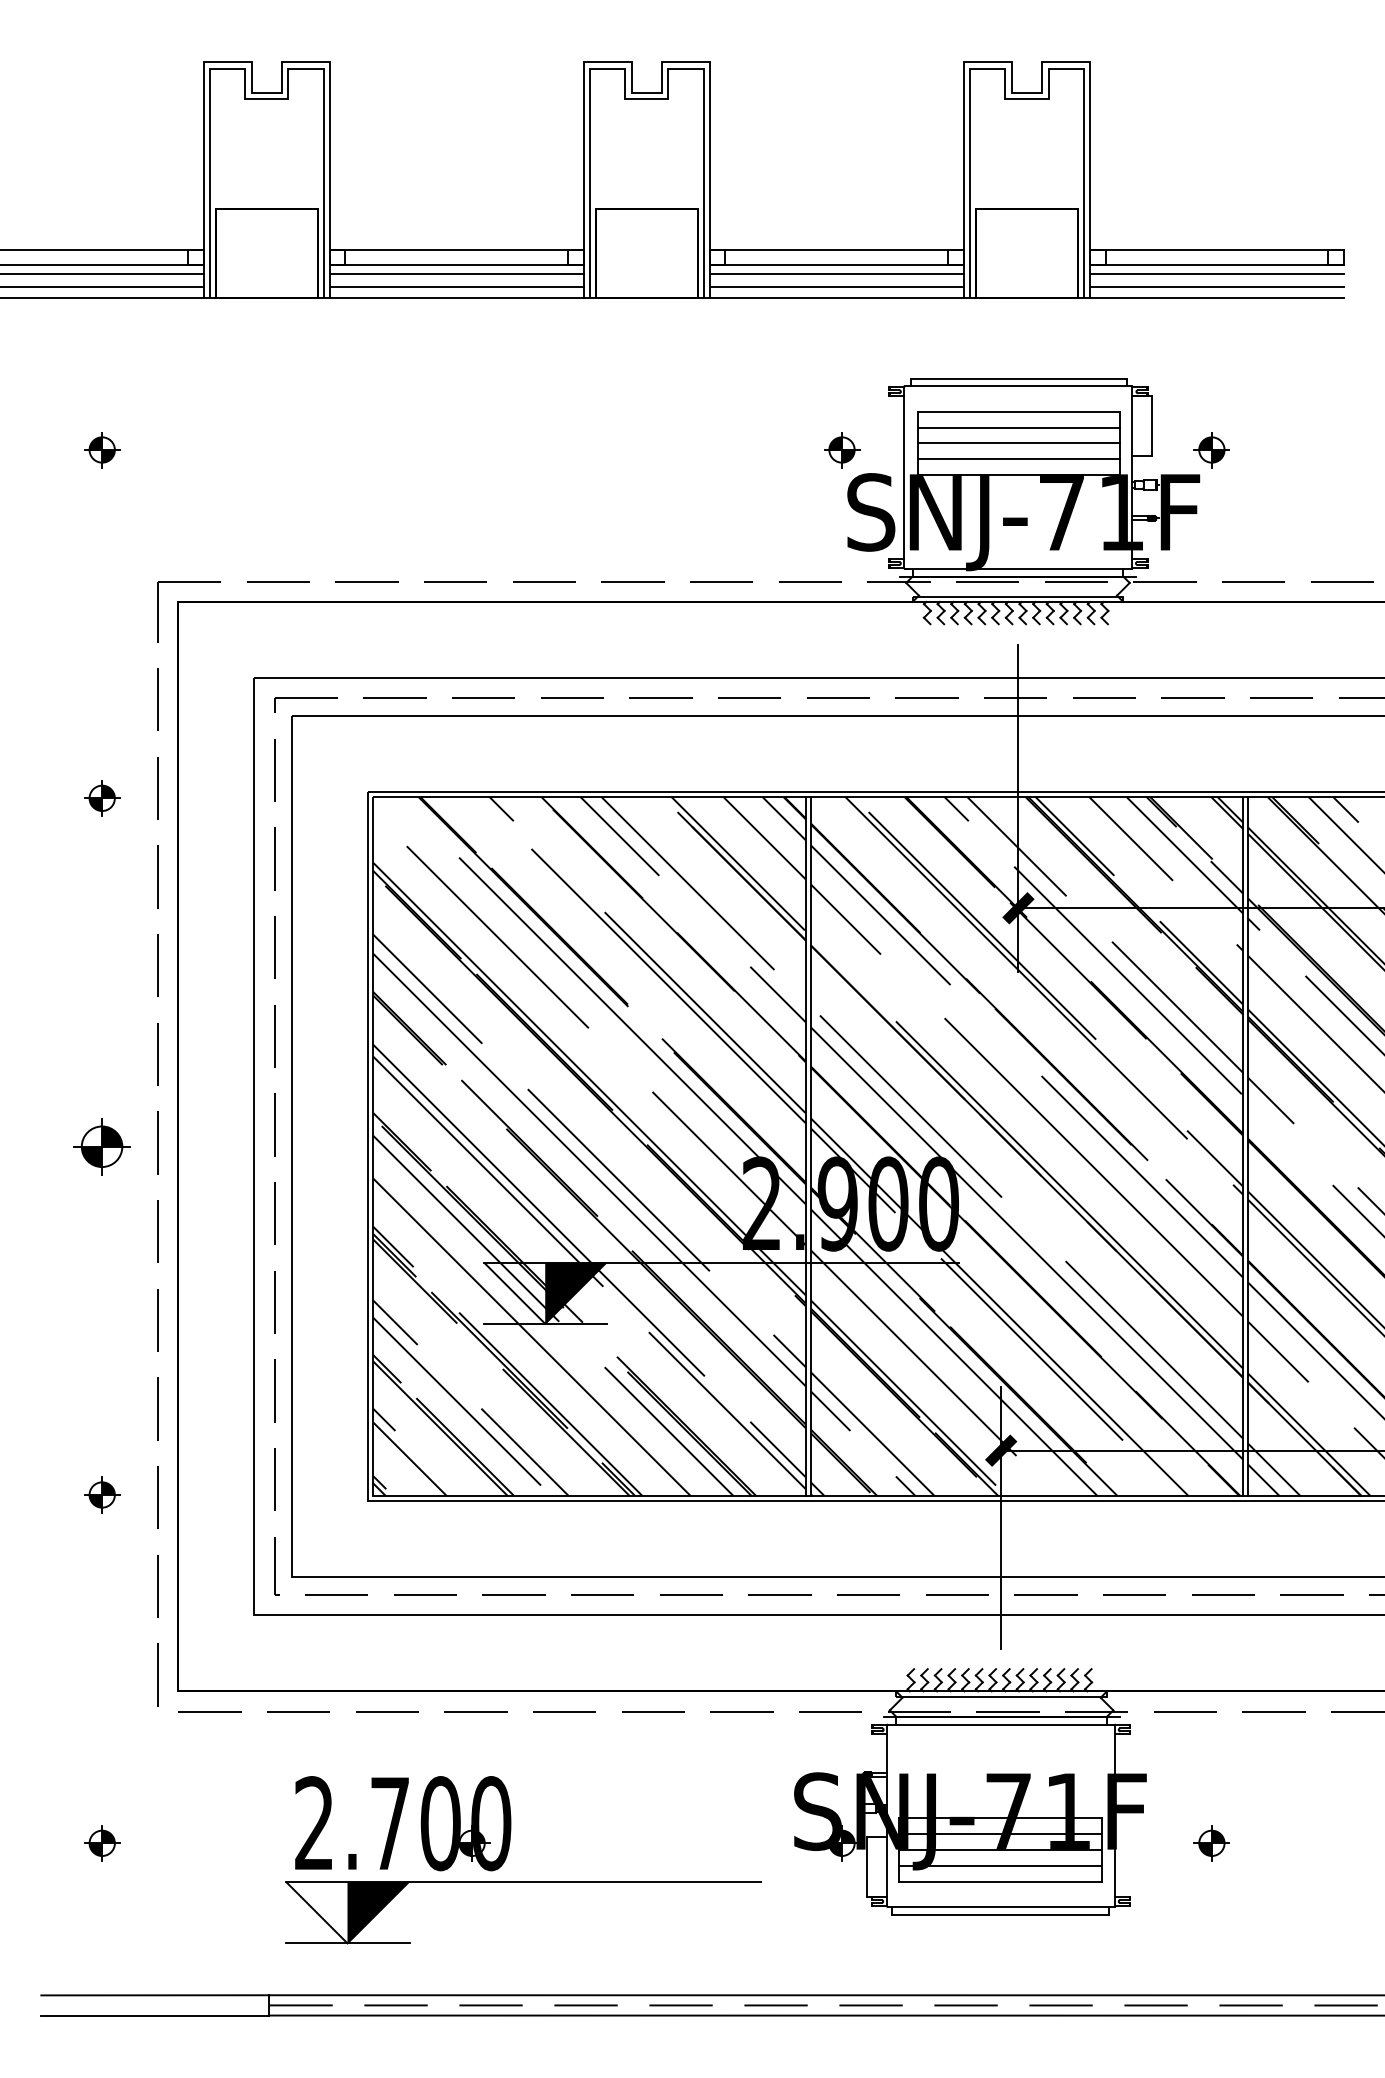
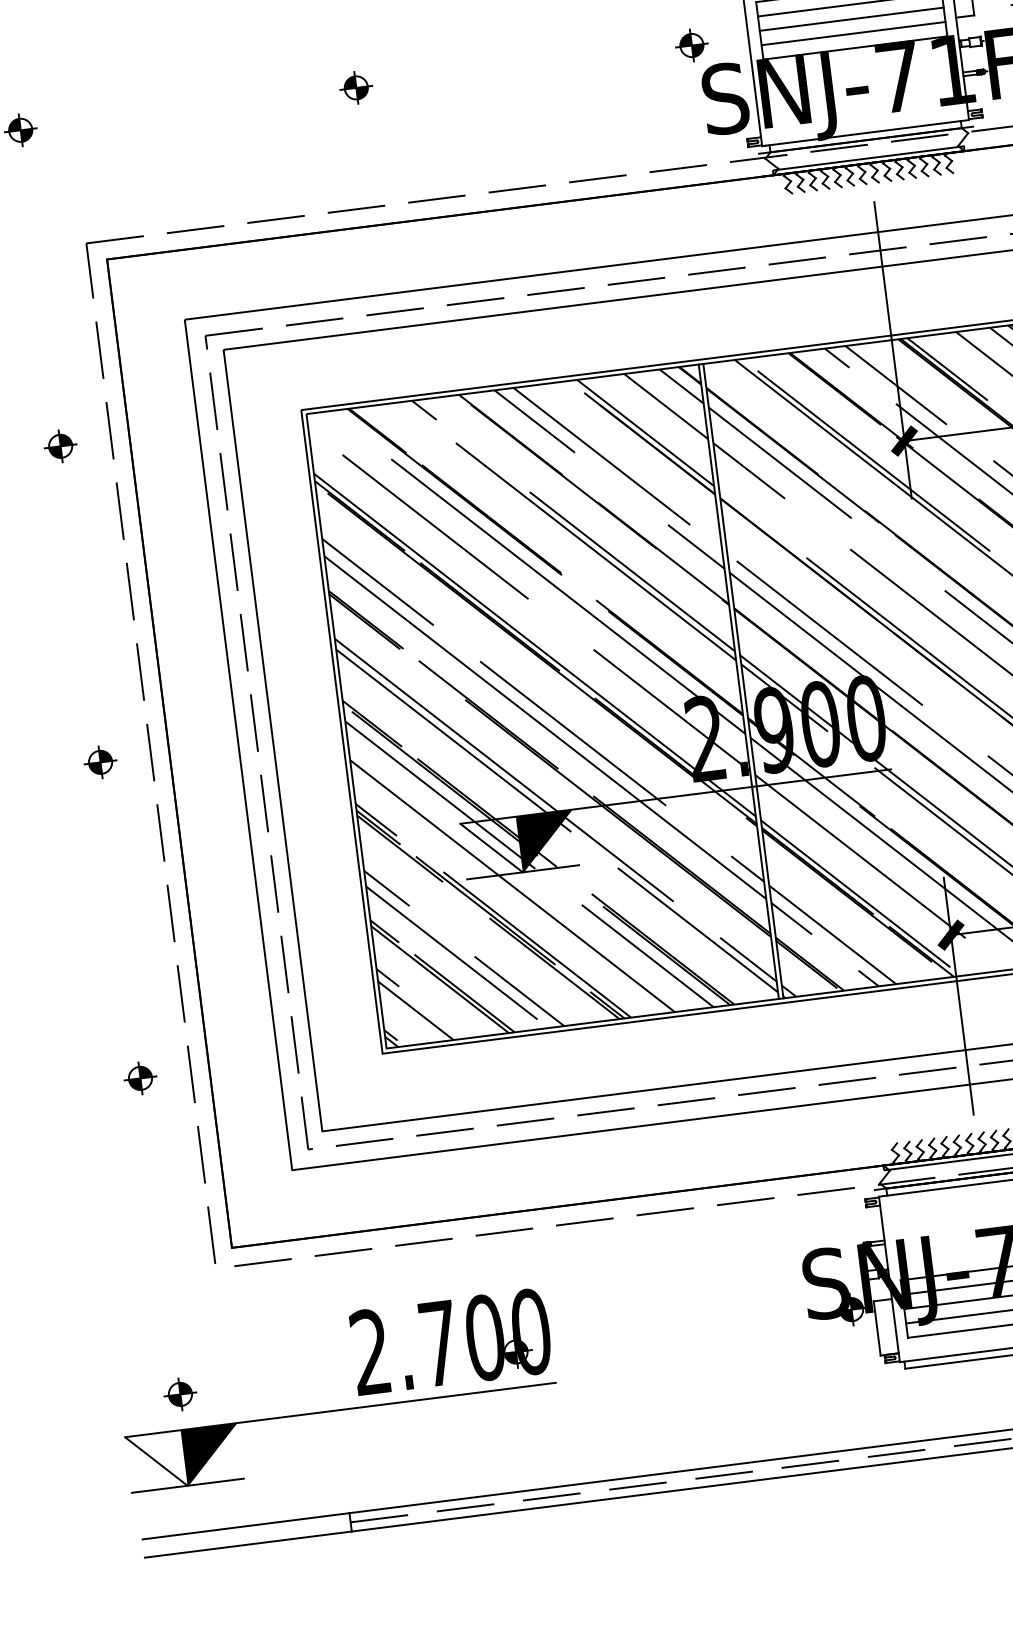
part: (472, 450) -> (356, 88), added
part: (102, 1146) -> (100, 762), size x0.62
part: (523, 1882) -> (340, 1410), moved

